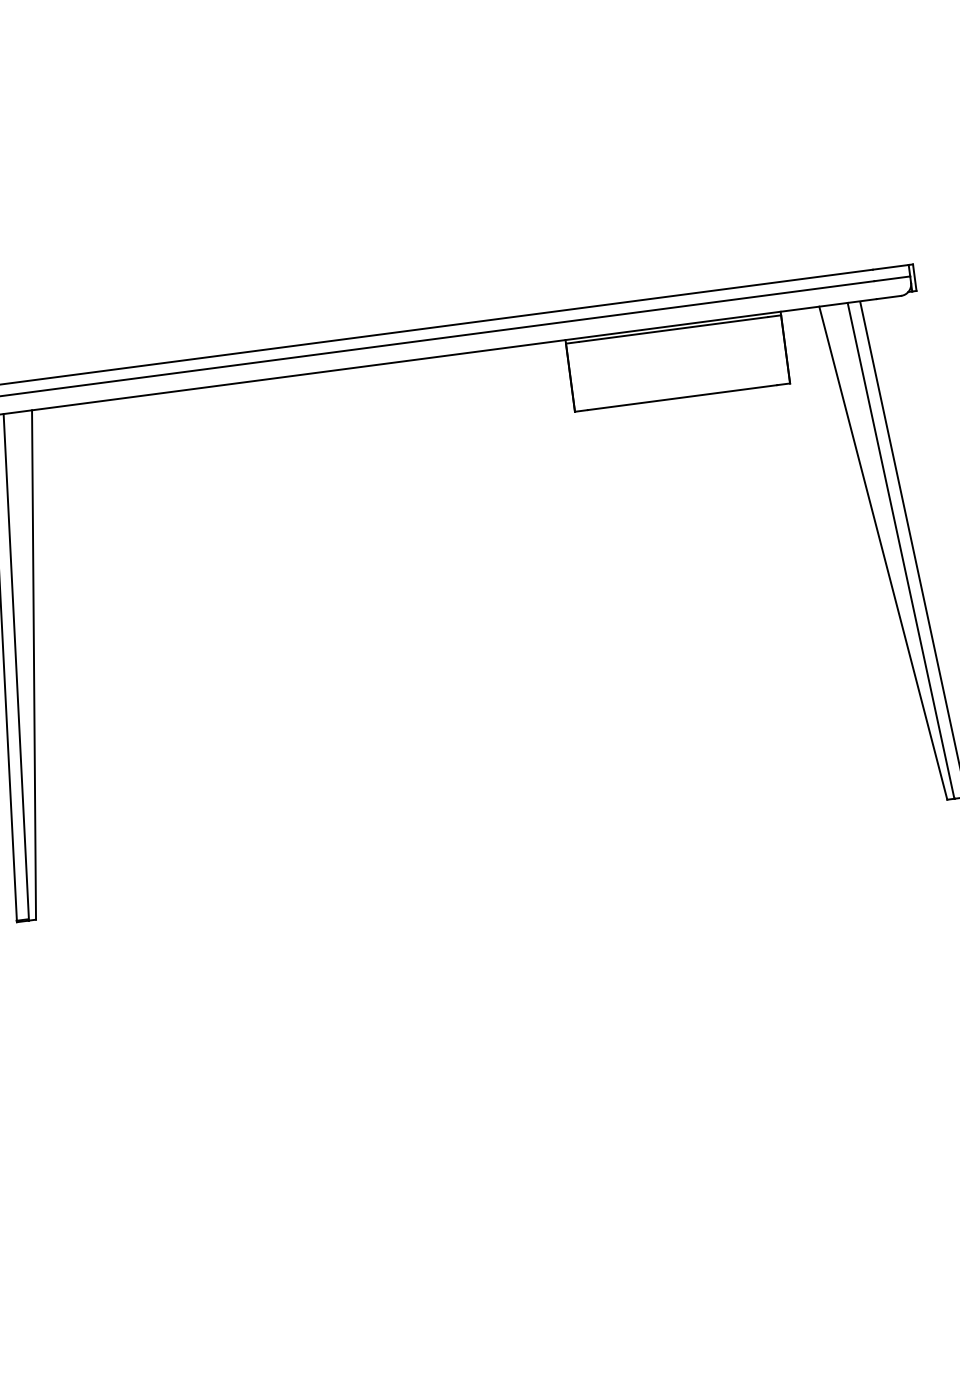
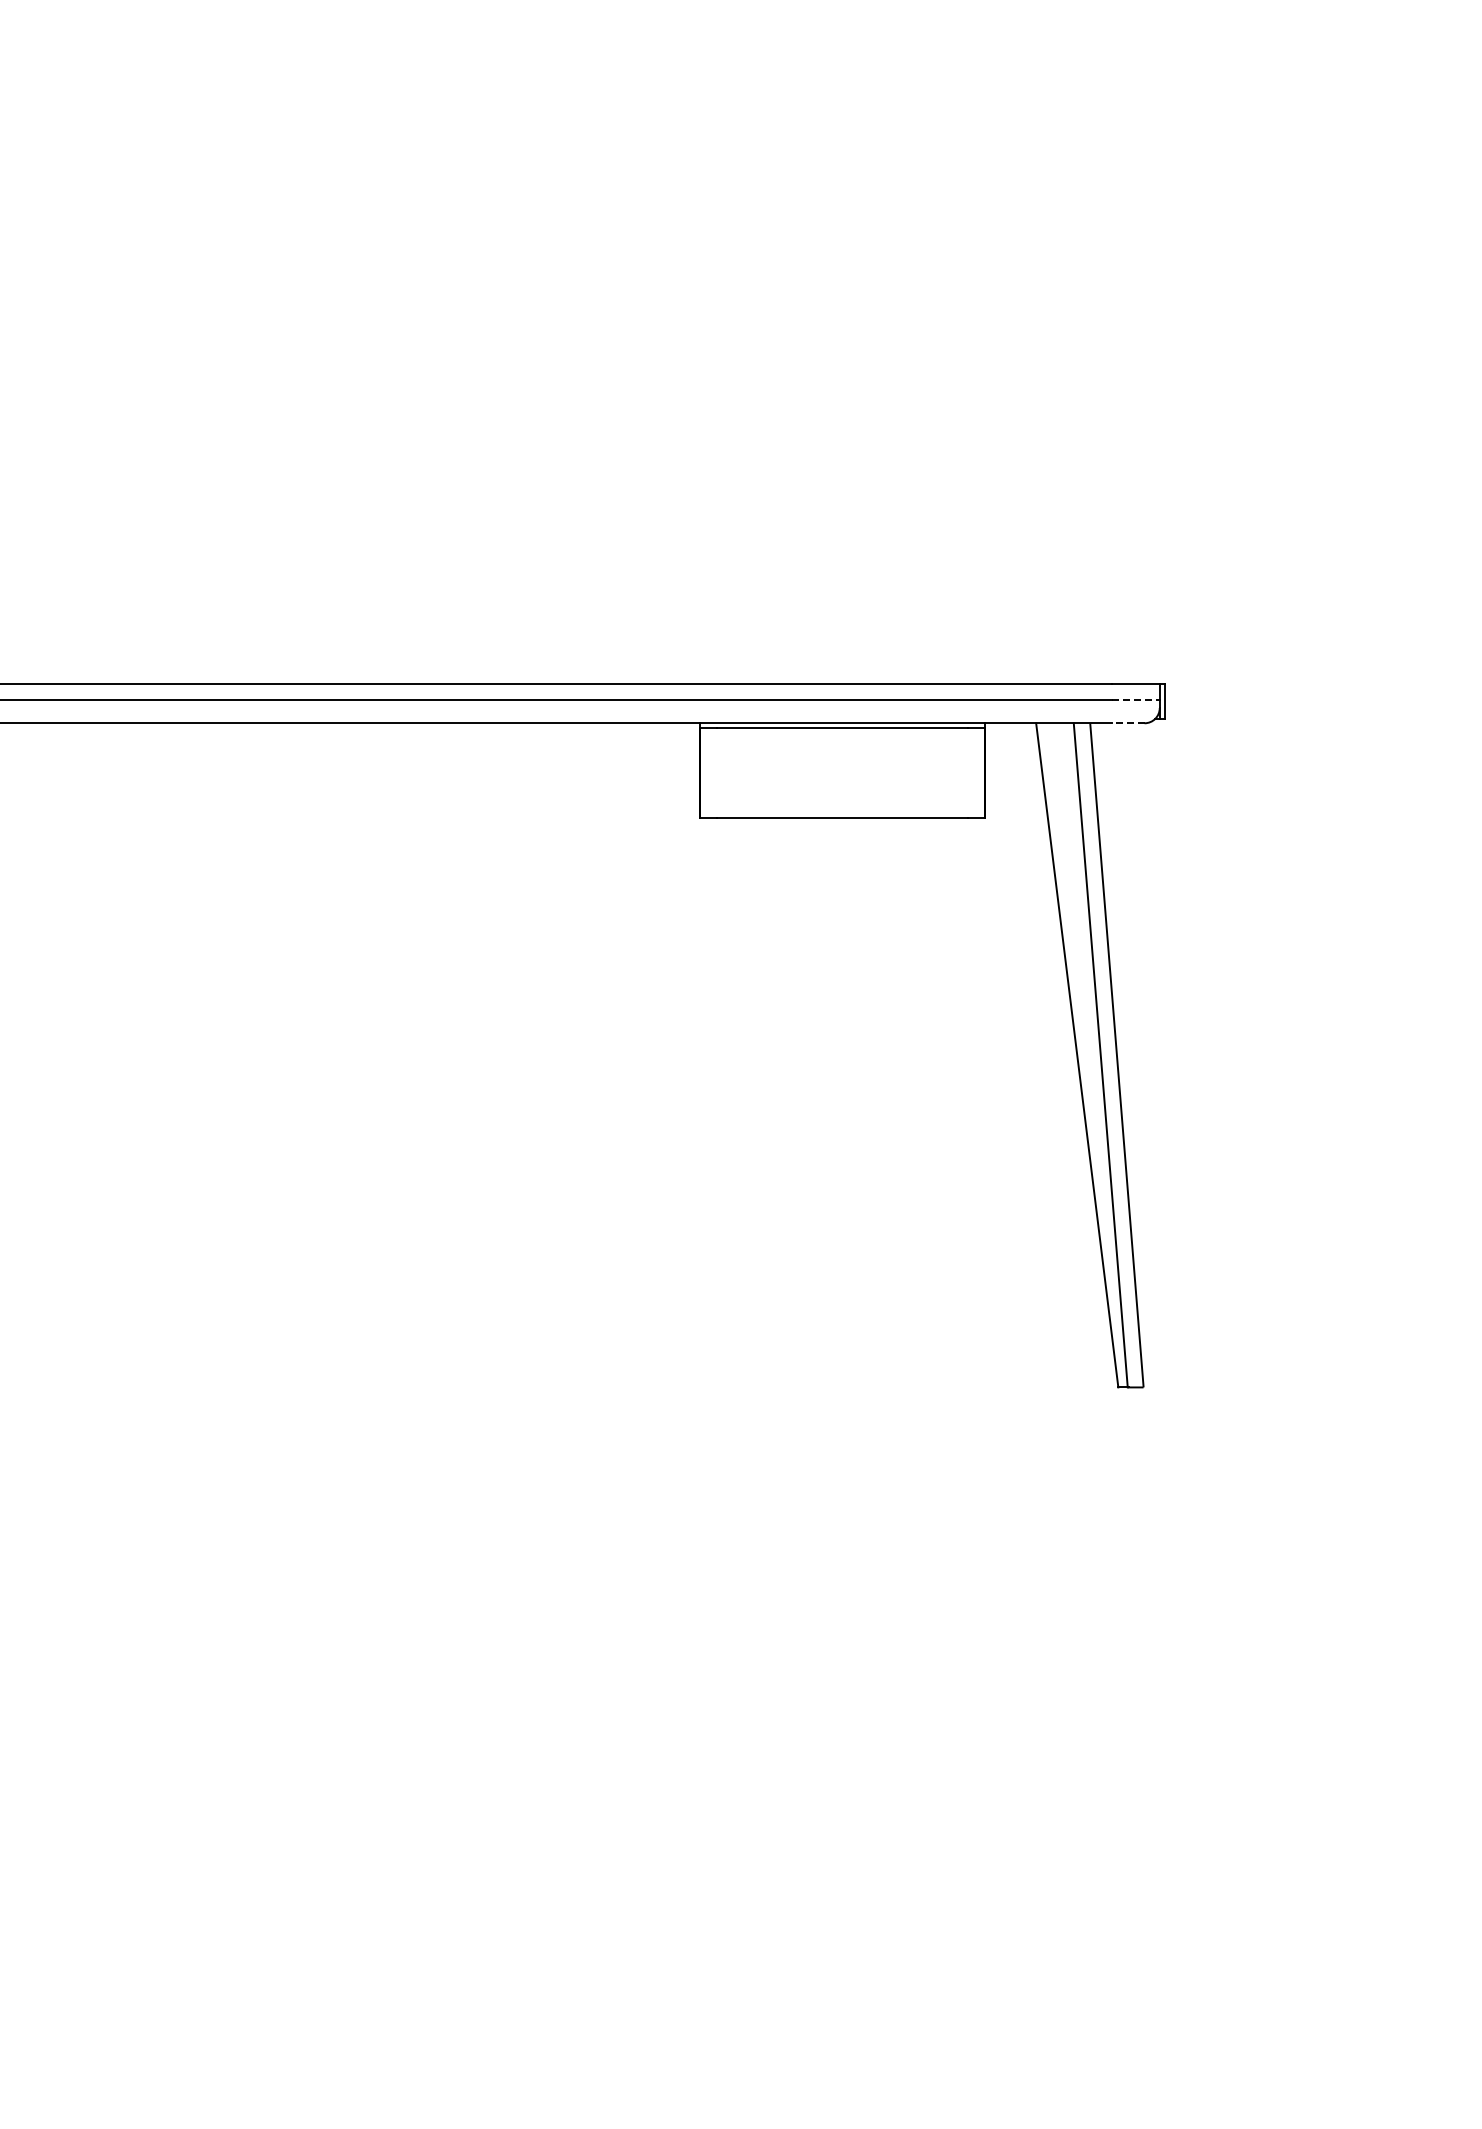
line: (892, 278) -> (1136, 699), solid -> dashed
line: (888, 297) -> (1127, 723), solid -> dashed

